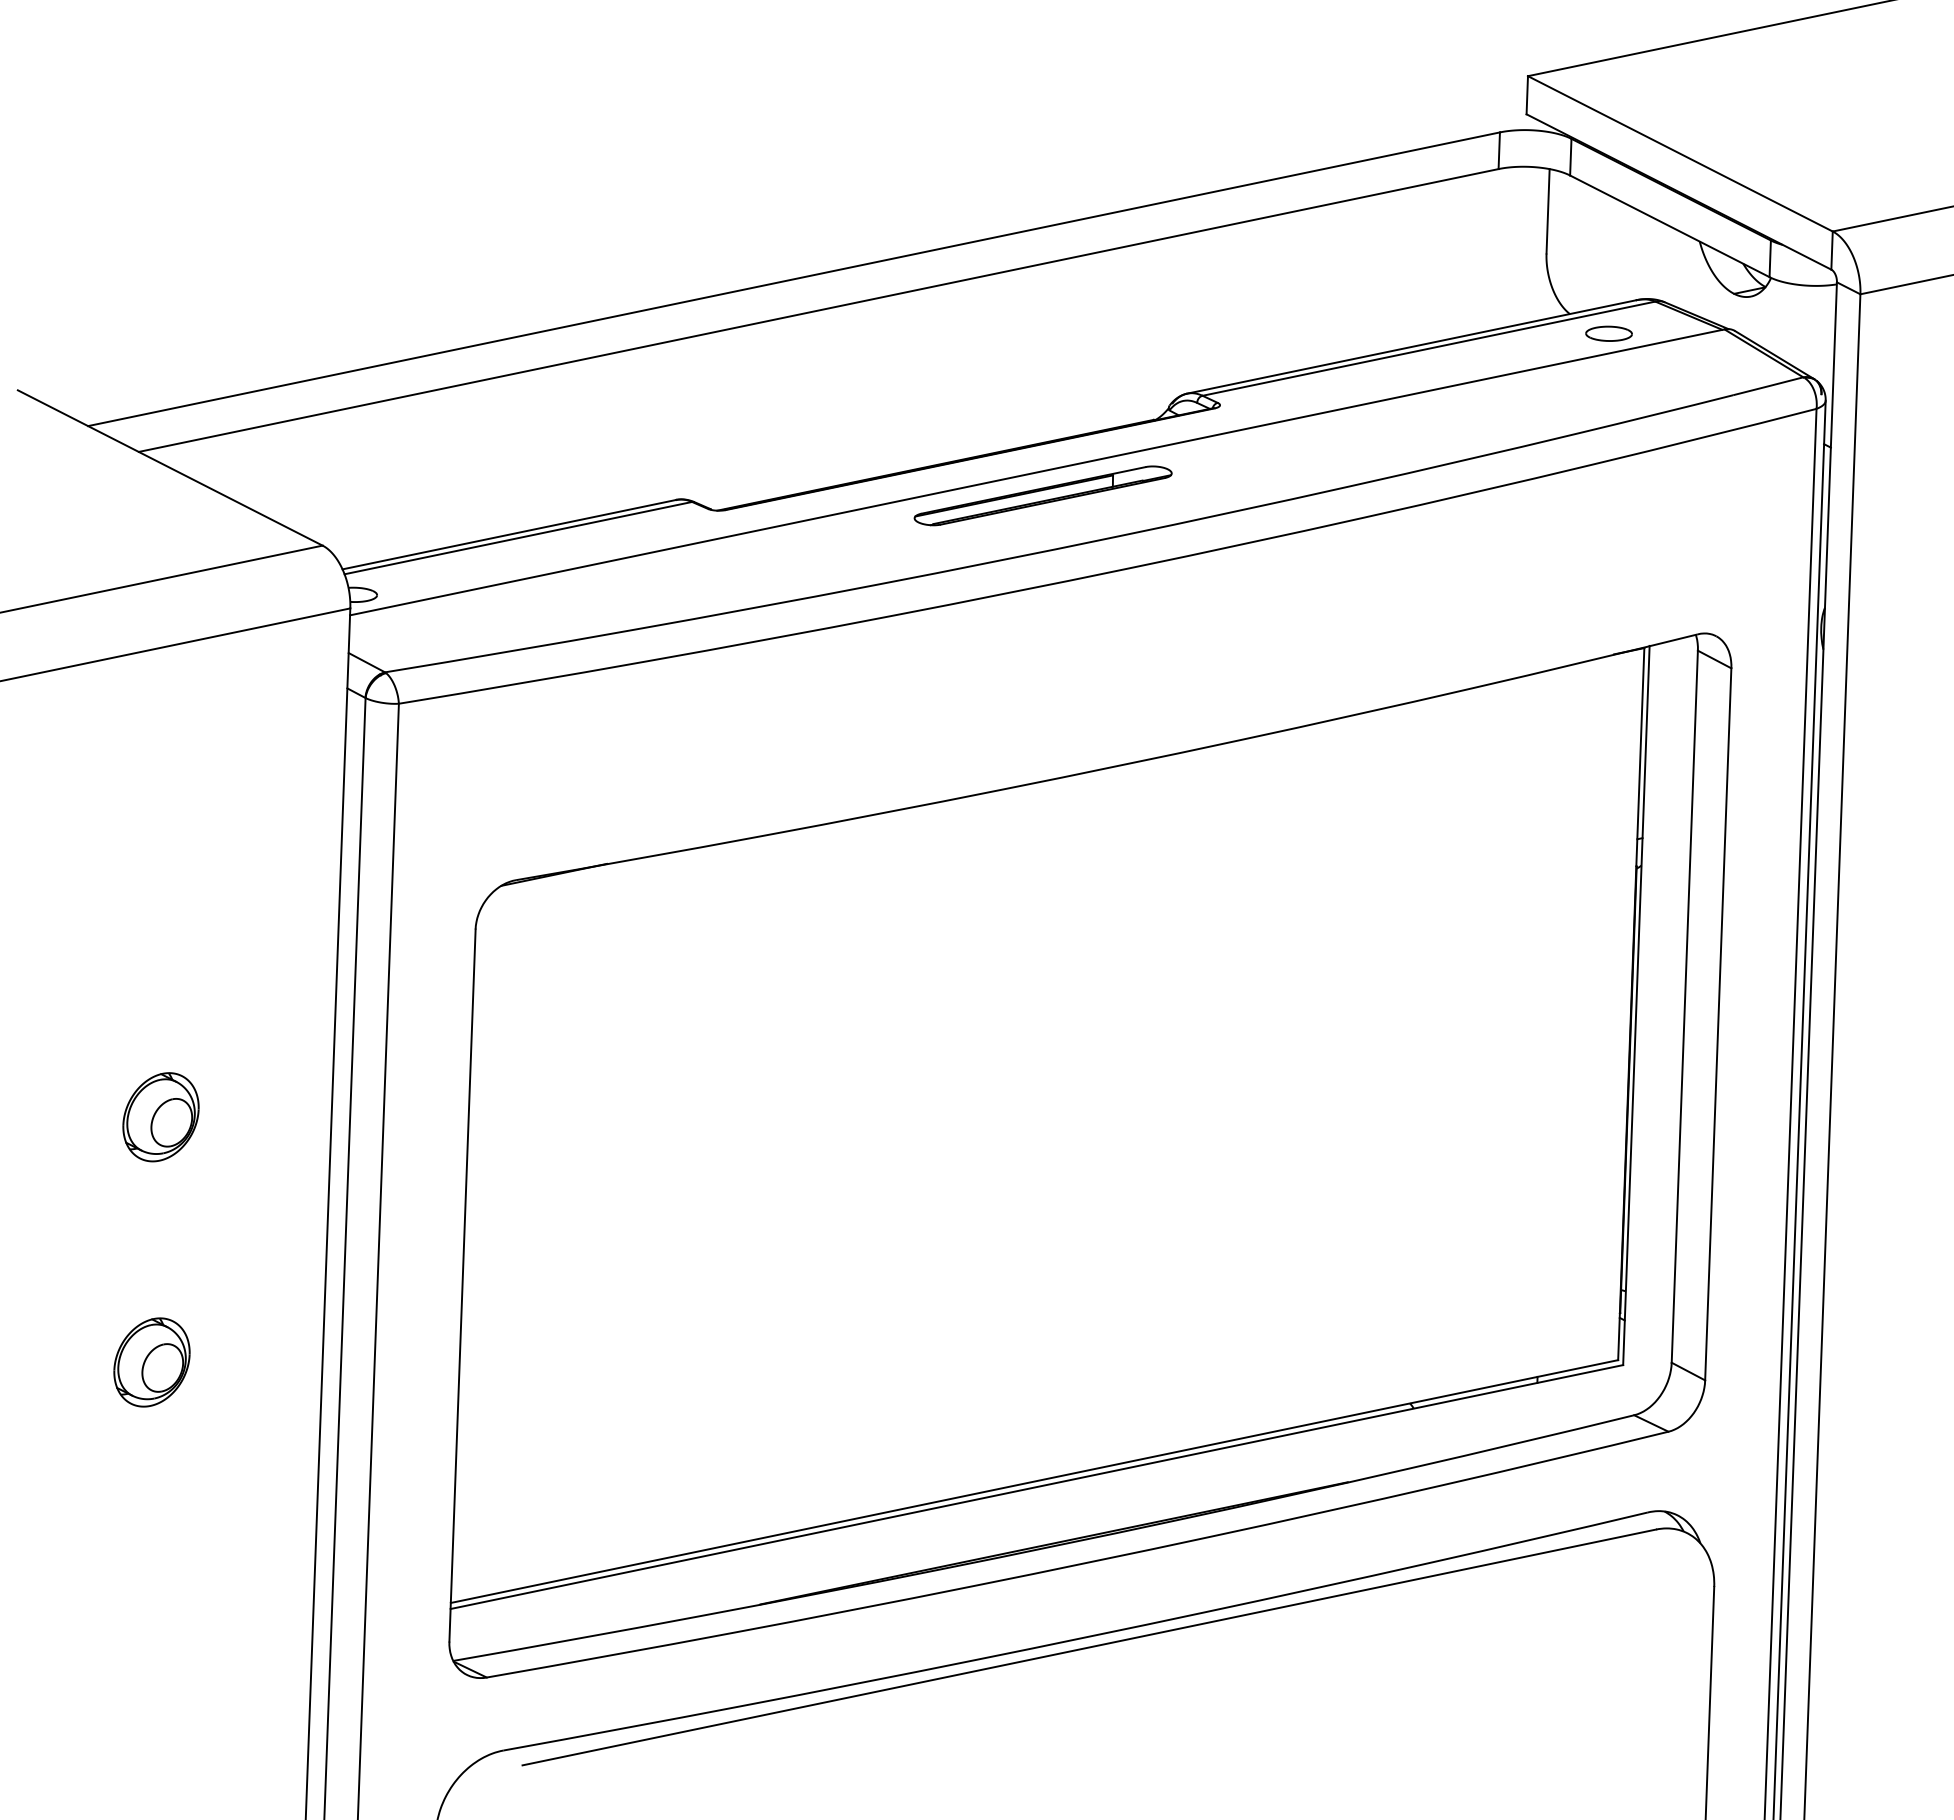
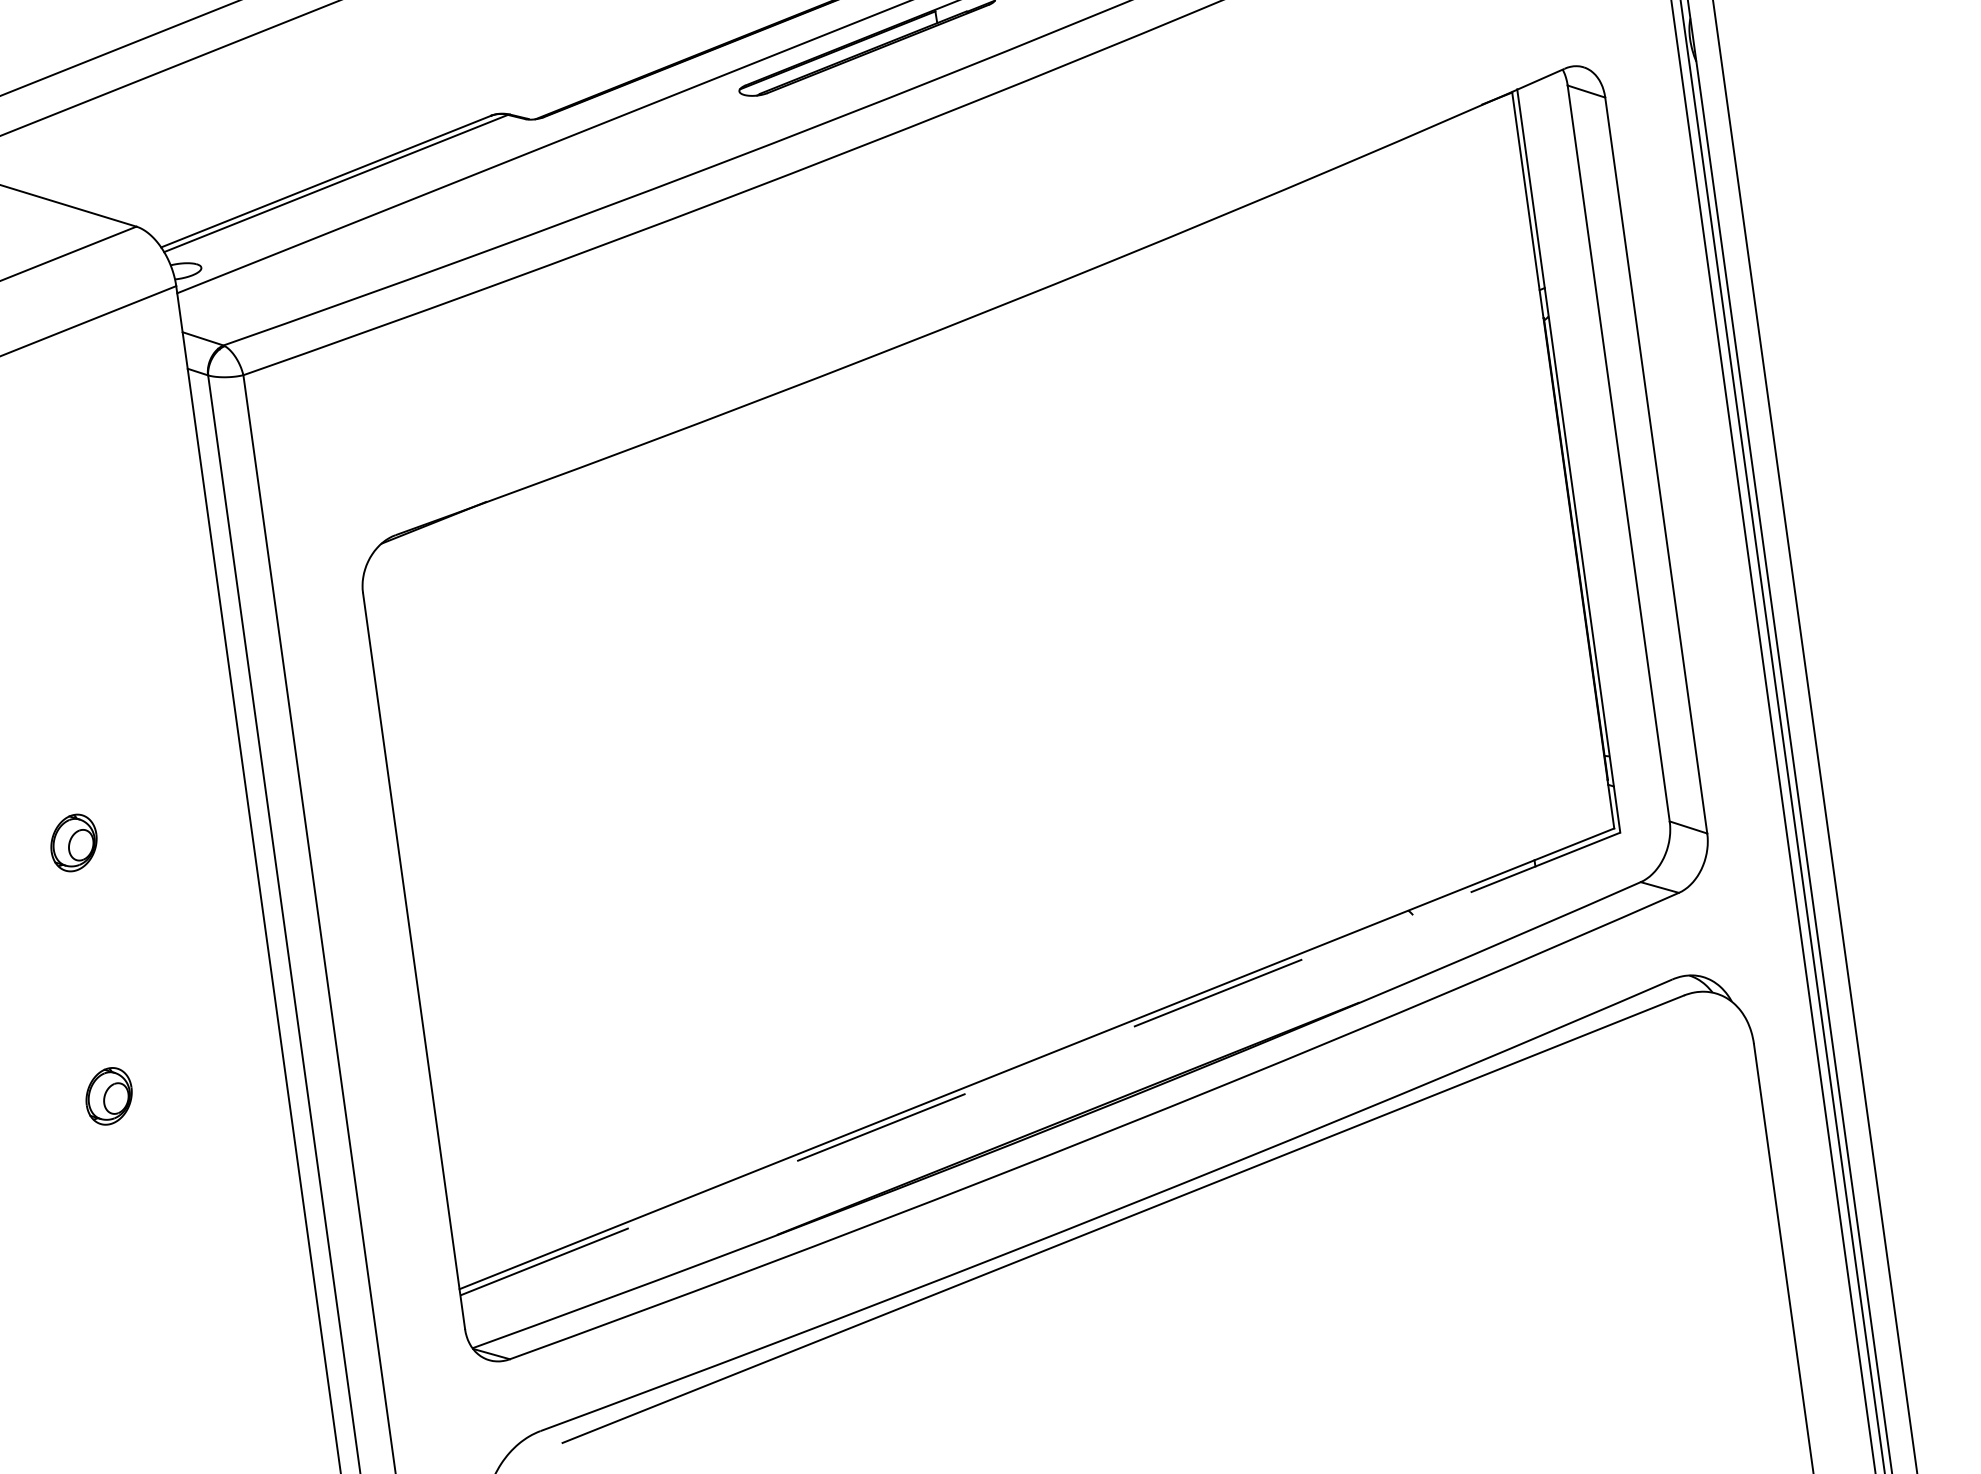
part: (160, 1117) -> (73, 843), size x0.6
part: (151, 1362) -> (108, 1096), size x0.6
line: (1036, 1487) -> (1040, 1064), solid -> dashed

